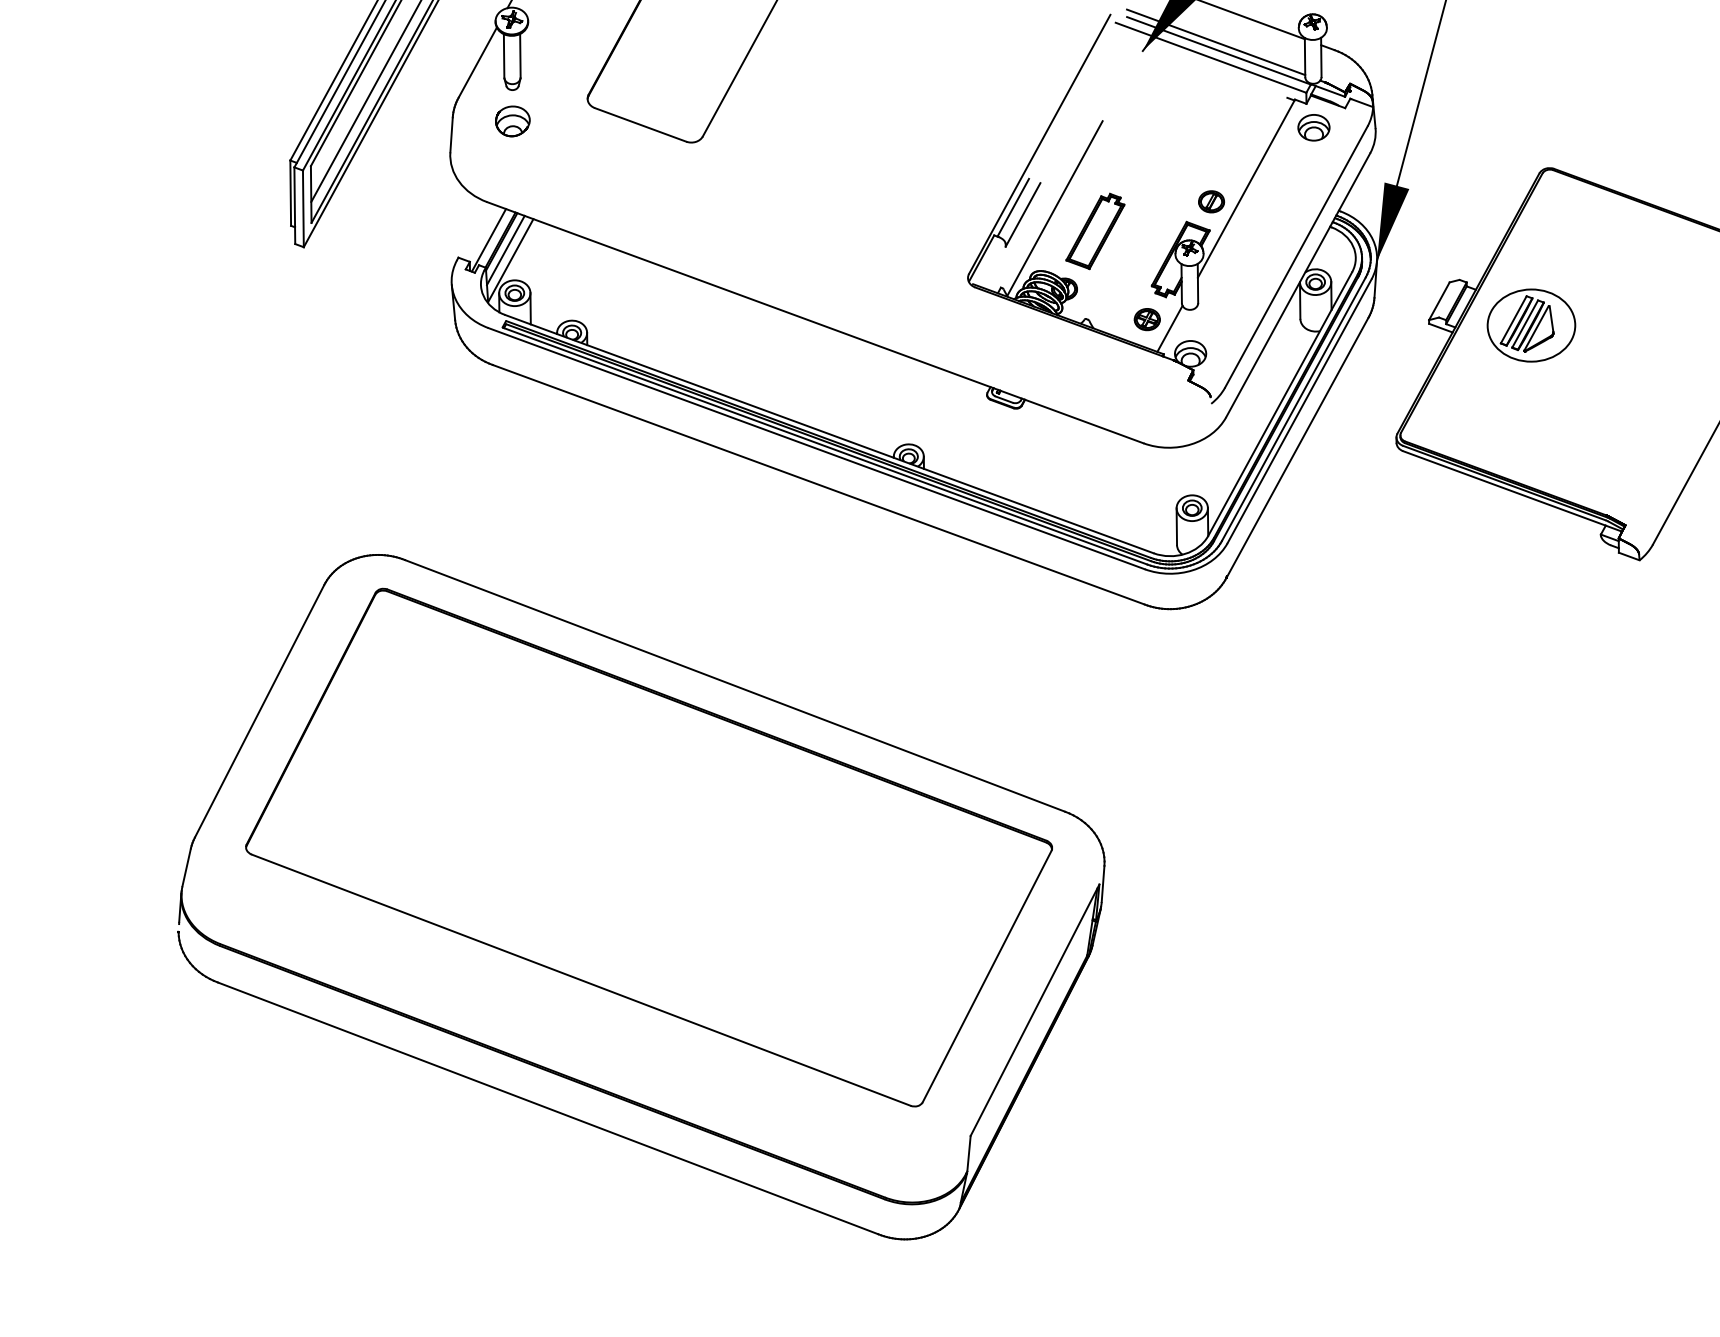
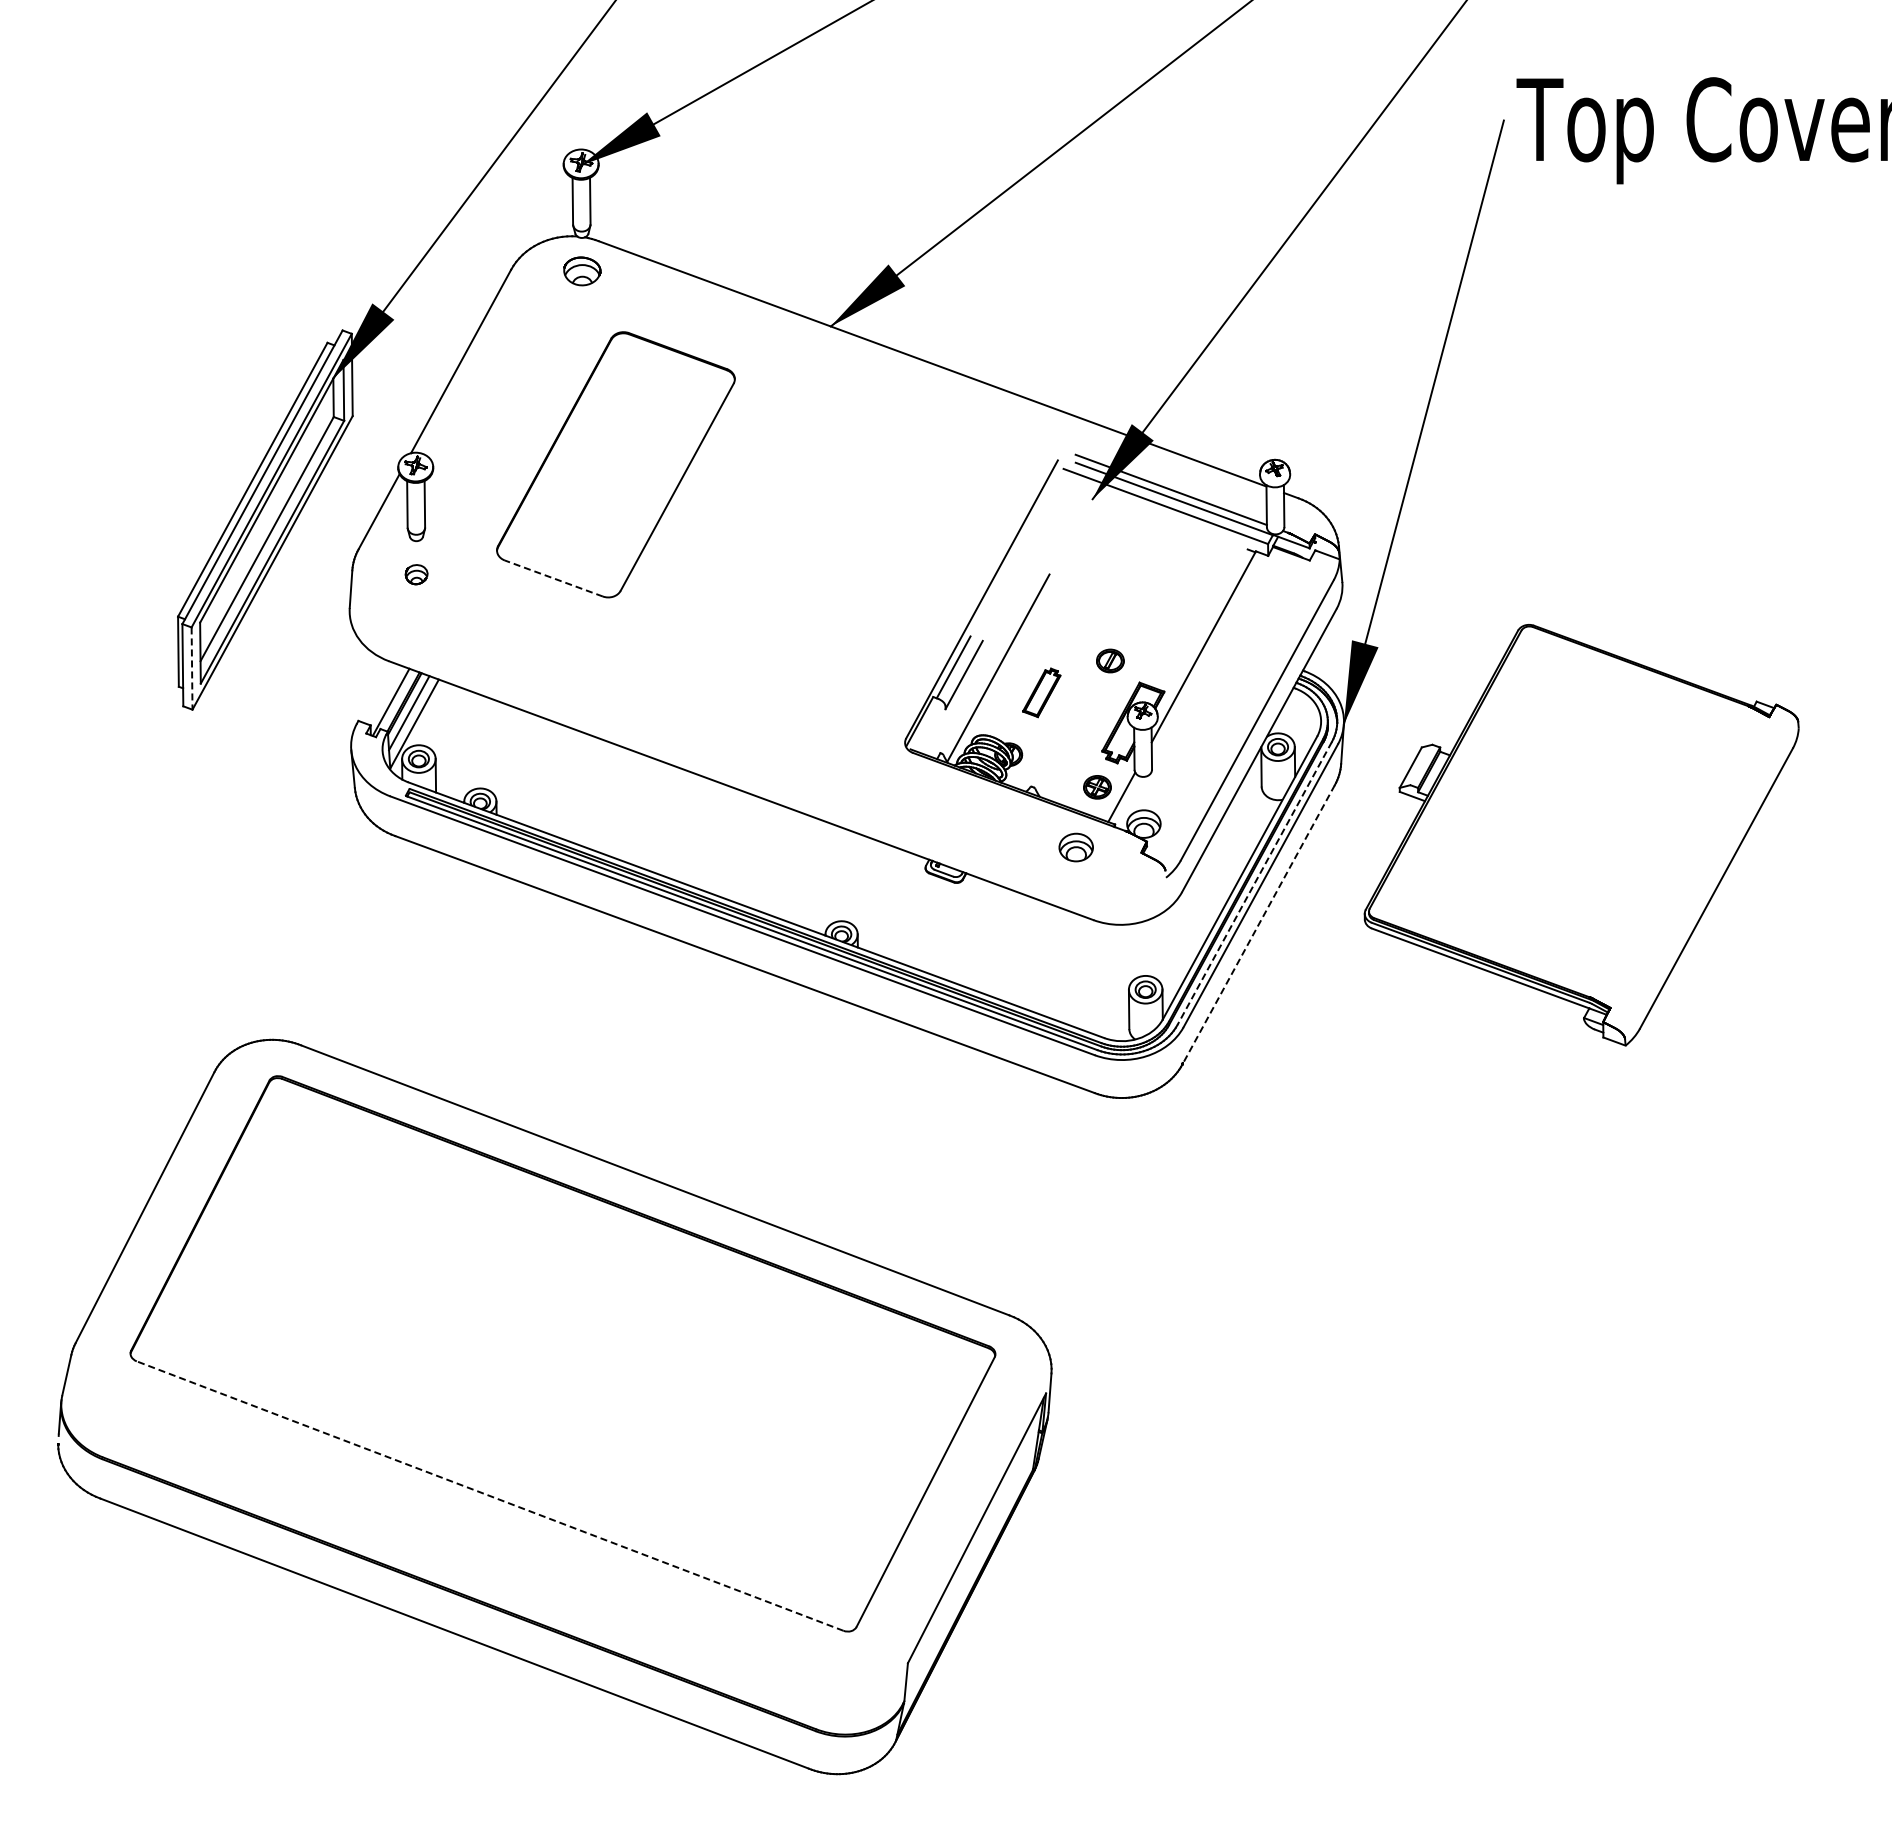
part: (512, 121) -> (416, 574), size x0.6
line: (640, 124) -> (553, 578), solid -> dashed
part: (1313, 127) -> (1075, 847), moved
part: (1211, 201) -> (1110, 660), moved
line: (303, 209) -> (192, 669), solid -> dashed
part: (1095, 231) -> (1041, 692), size x0.6
part: (1531, 325) -> (1509, 793), removed
line: (1293, 409) -> (1254, 883), solid -> dashed
line: (1297, 448) -> (1258, 925), solid -> dashed
line: (580, 979) -> (489, 1495), solid -> dashed

